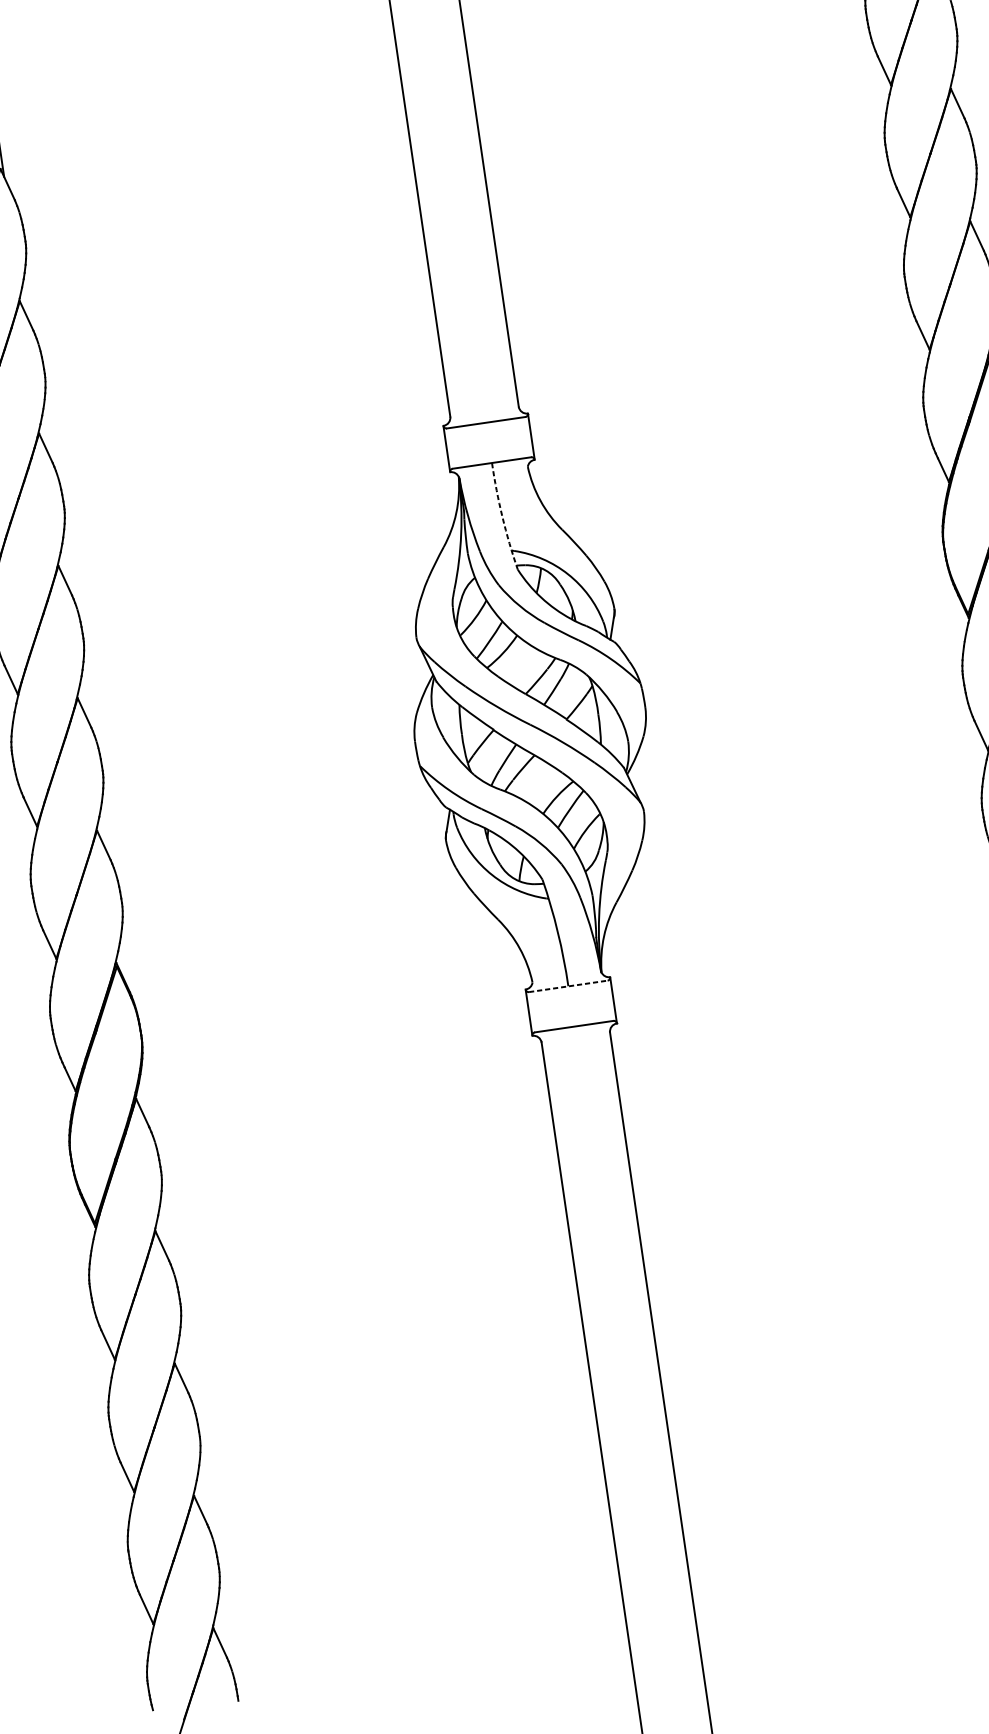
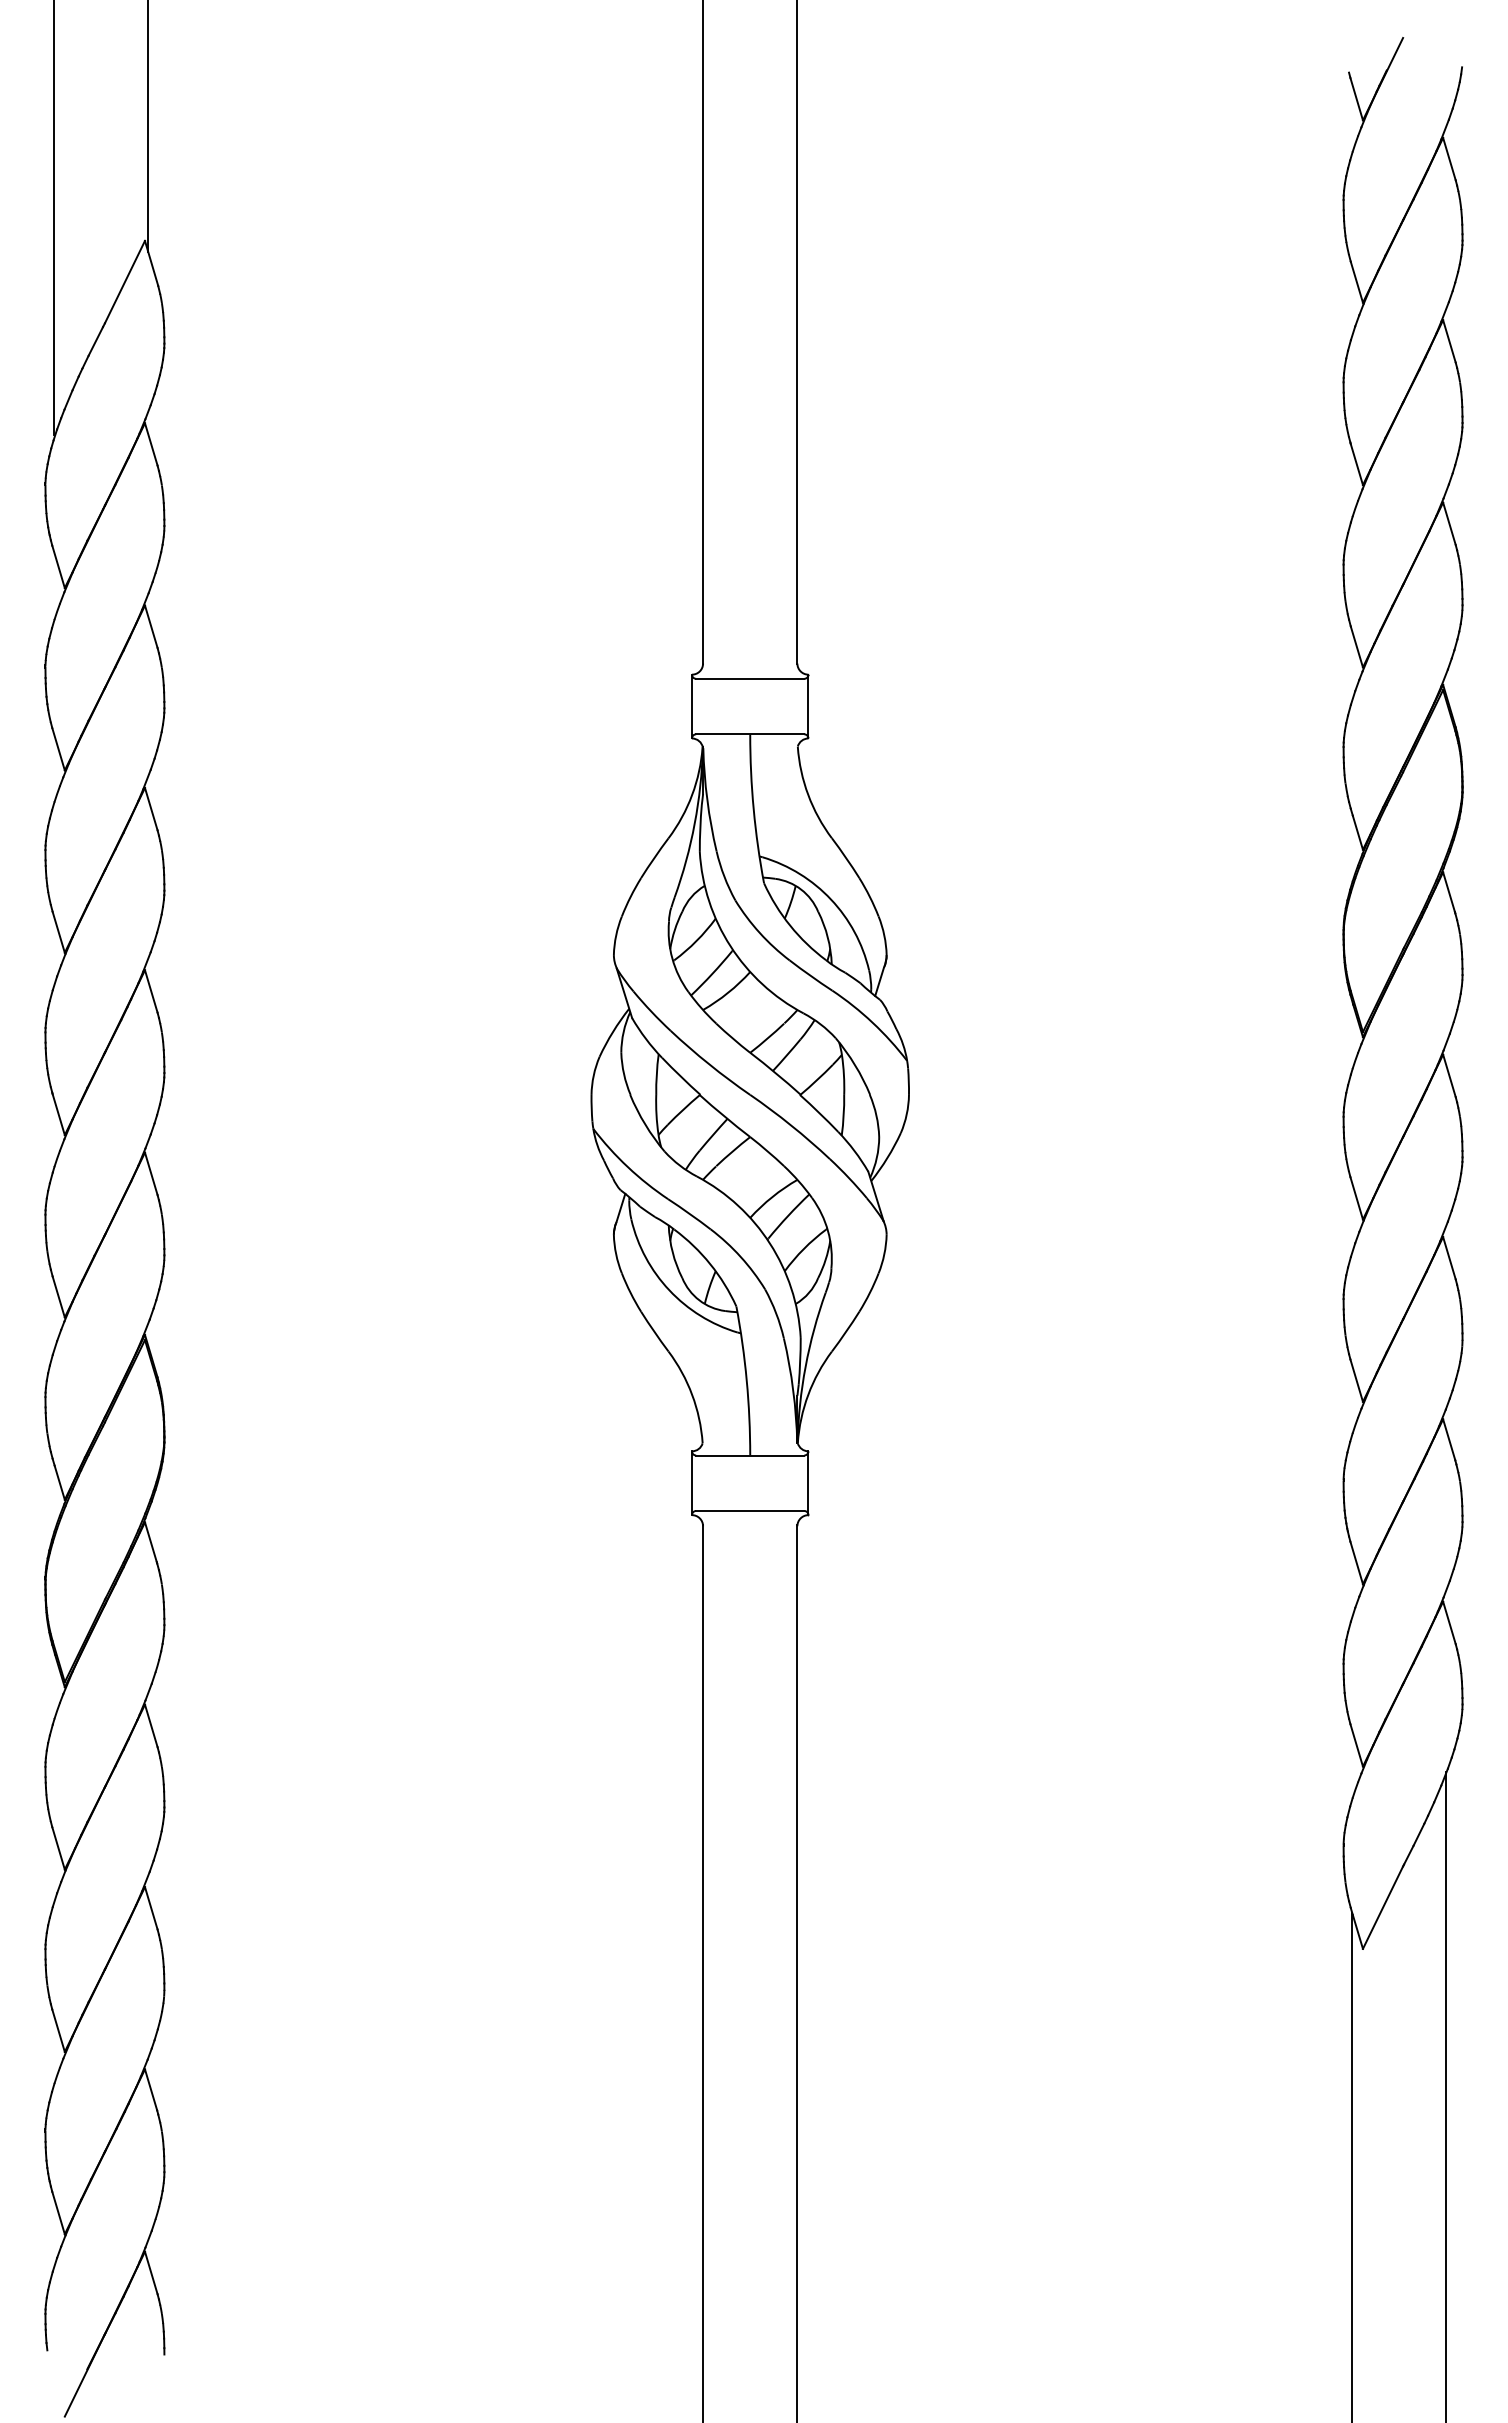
arc: (502, 517) -> (753, 809), dashed -> solid
line: (568, 986) -> (750, 1455), dashed -> solid

